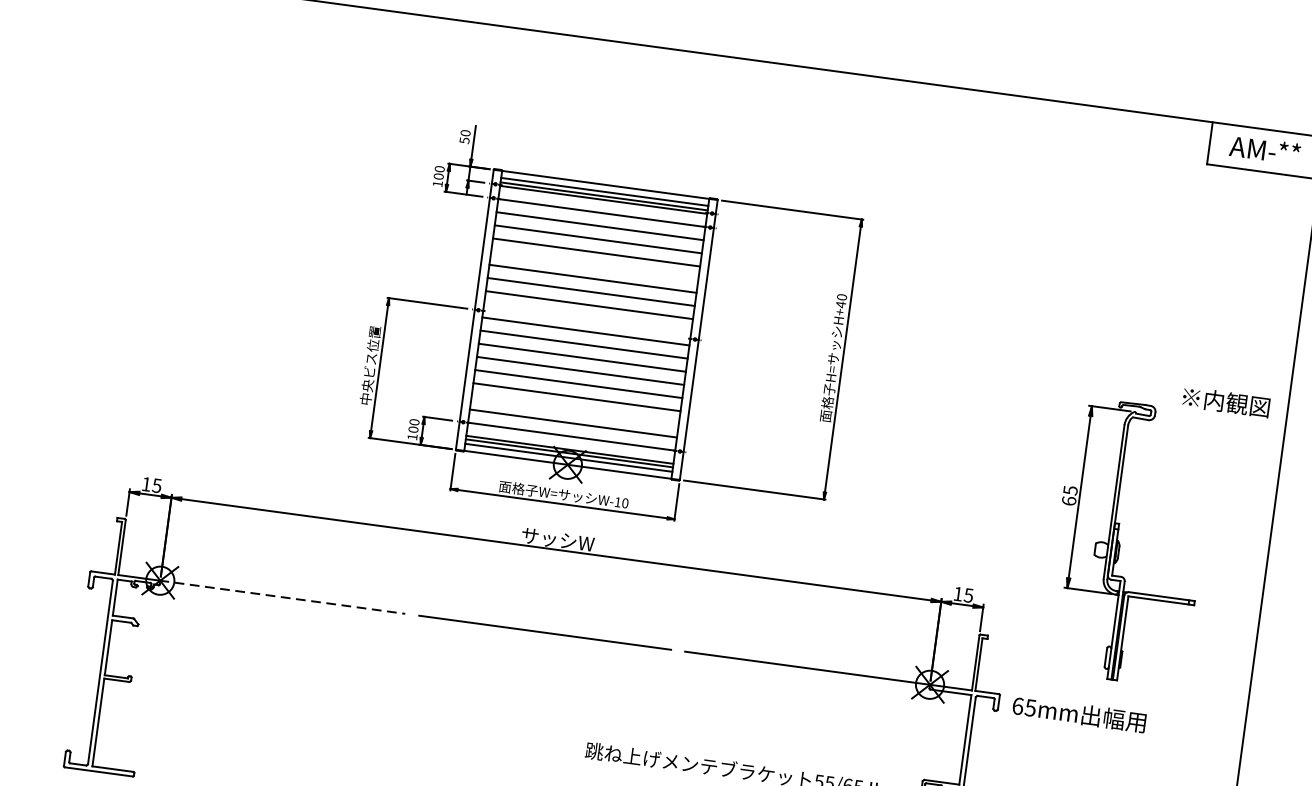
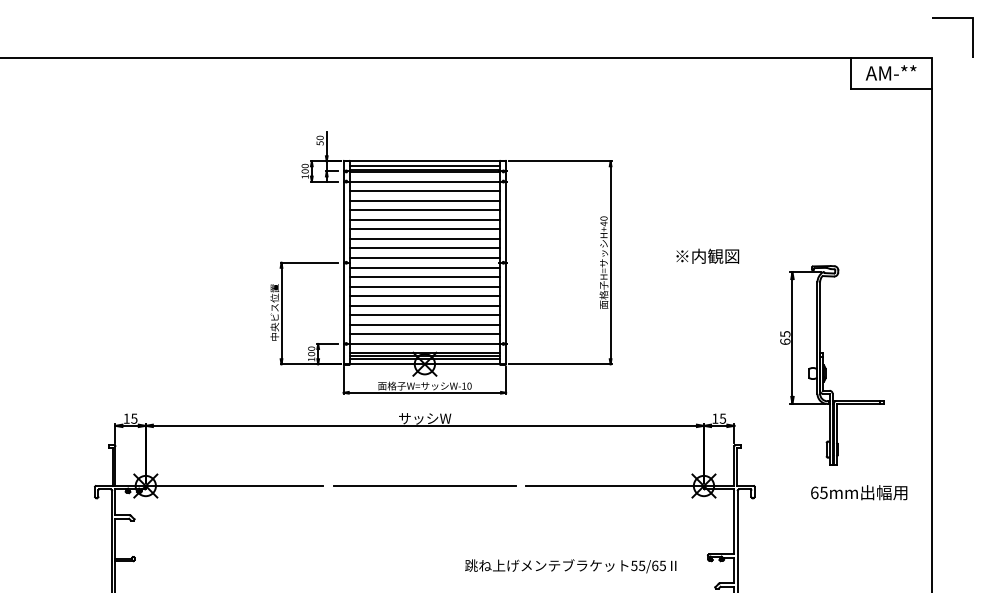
line: (594, 265) -> (424, 219), added
line: (587, 318) -> (424, 258), added
text: (1226, 401) -> (707, 255), moved
line: (574, 409) -> (424, 324), added
line: (282, 597) -> (234, 486), dashed -> solid
text: (1079, 714) -> (859, 492), moved

